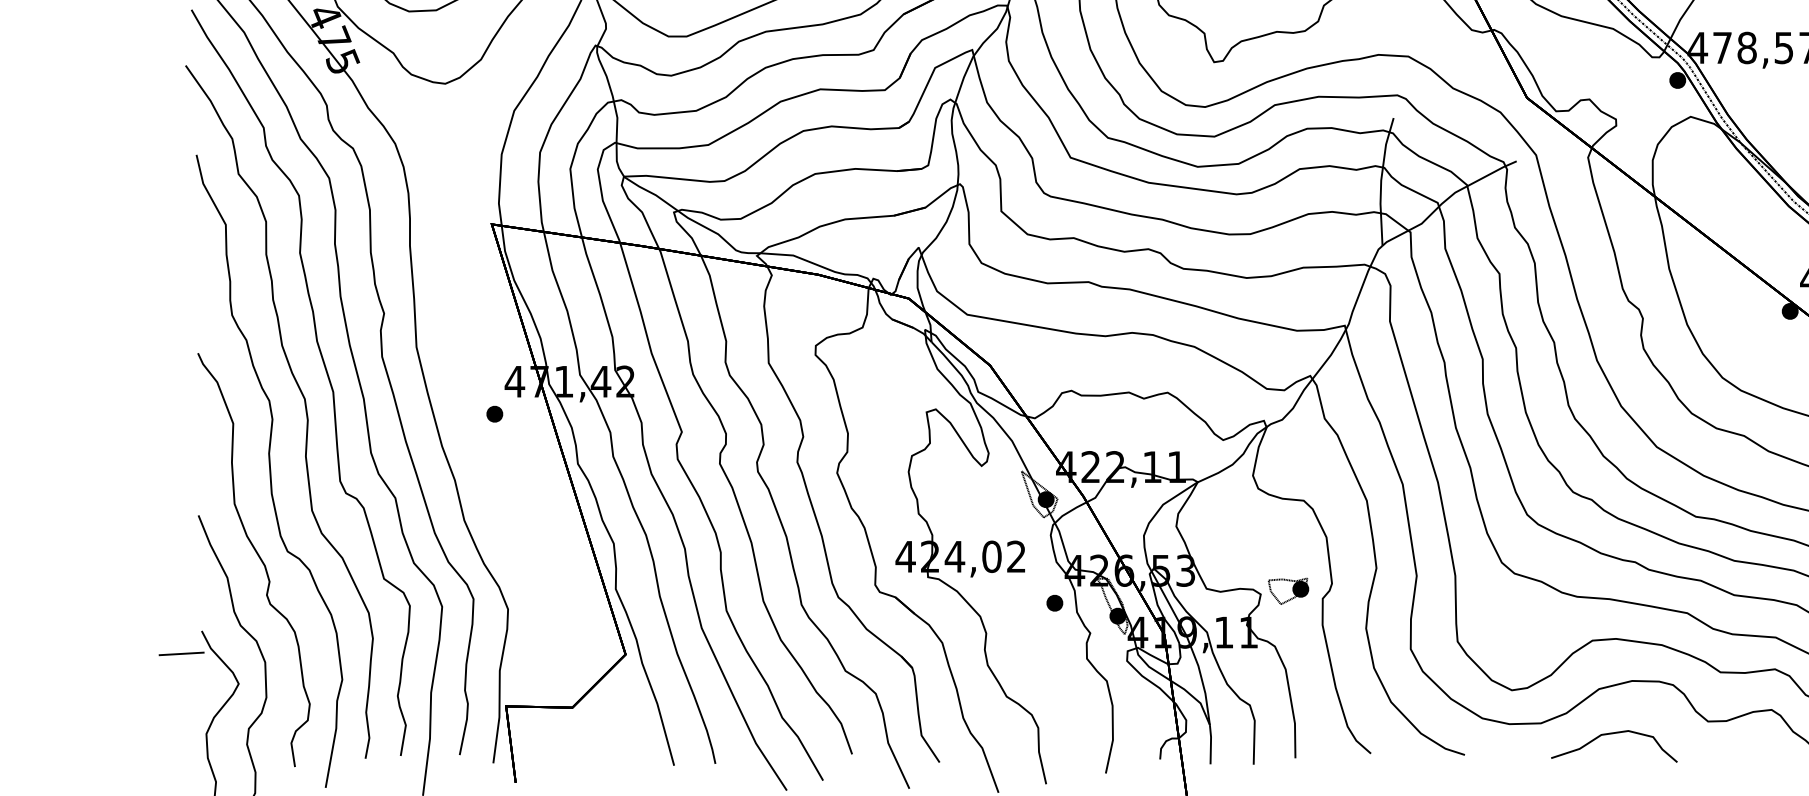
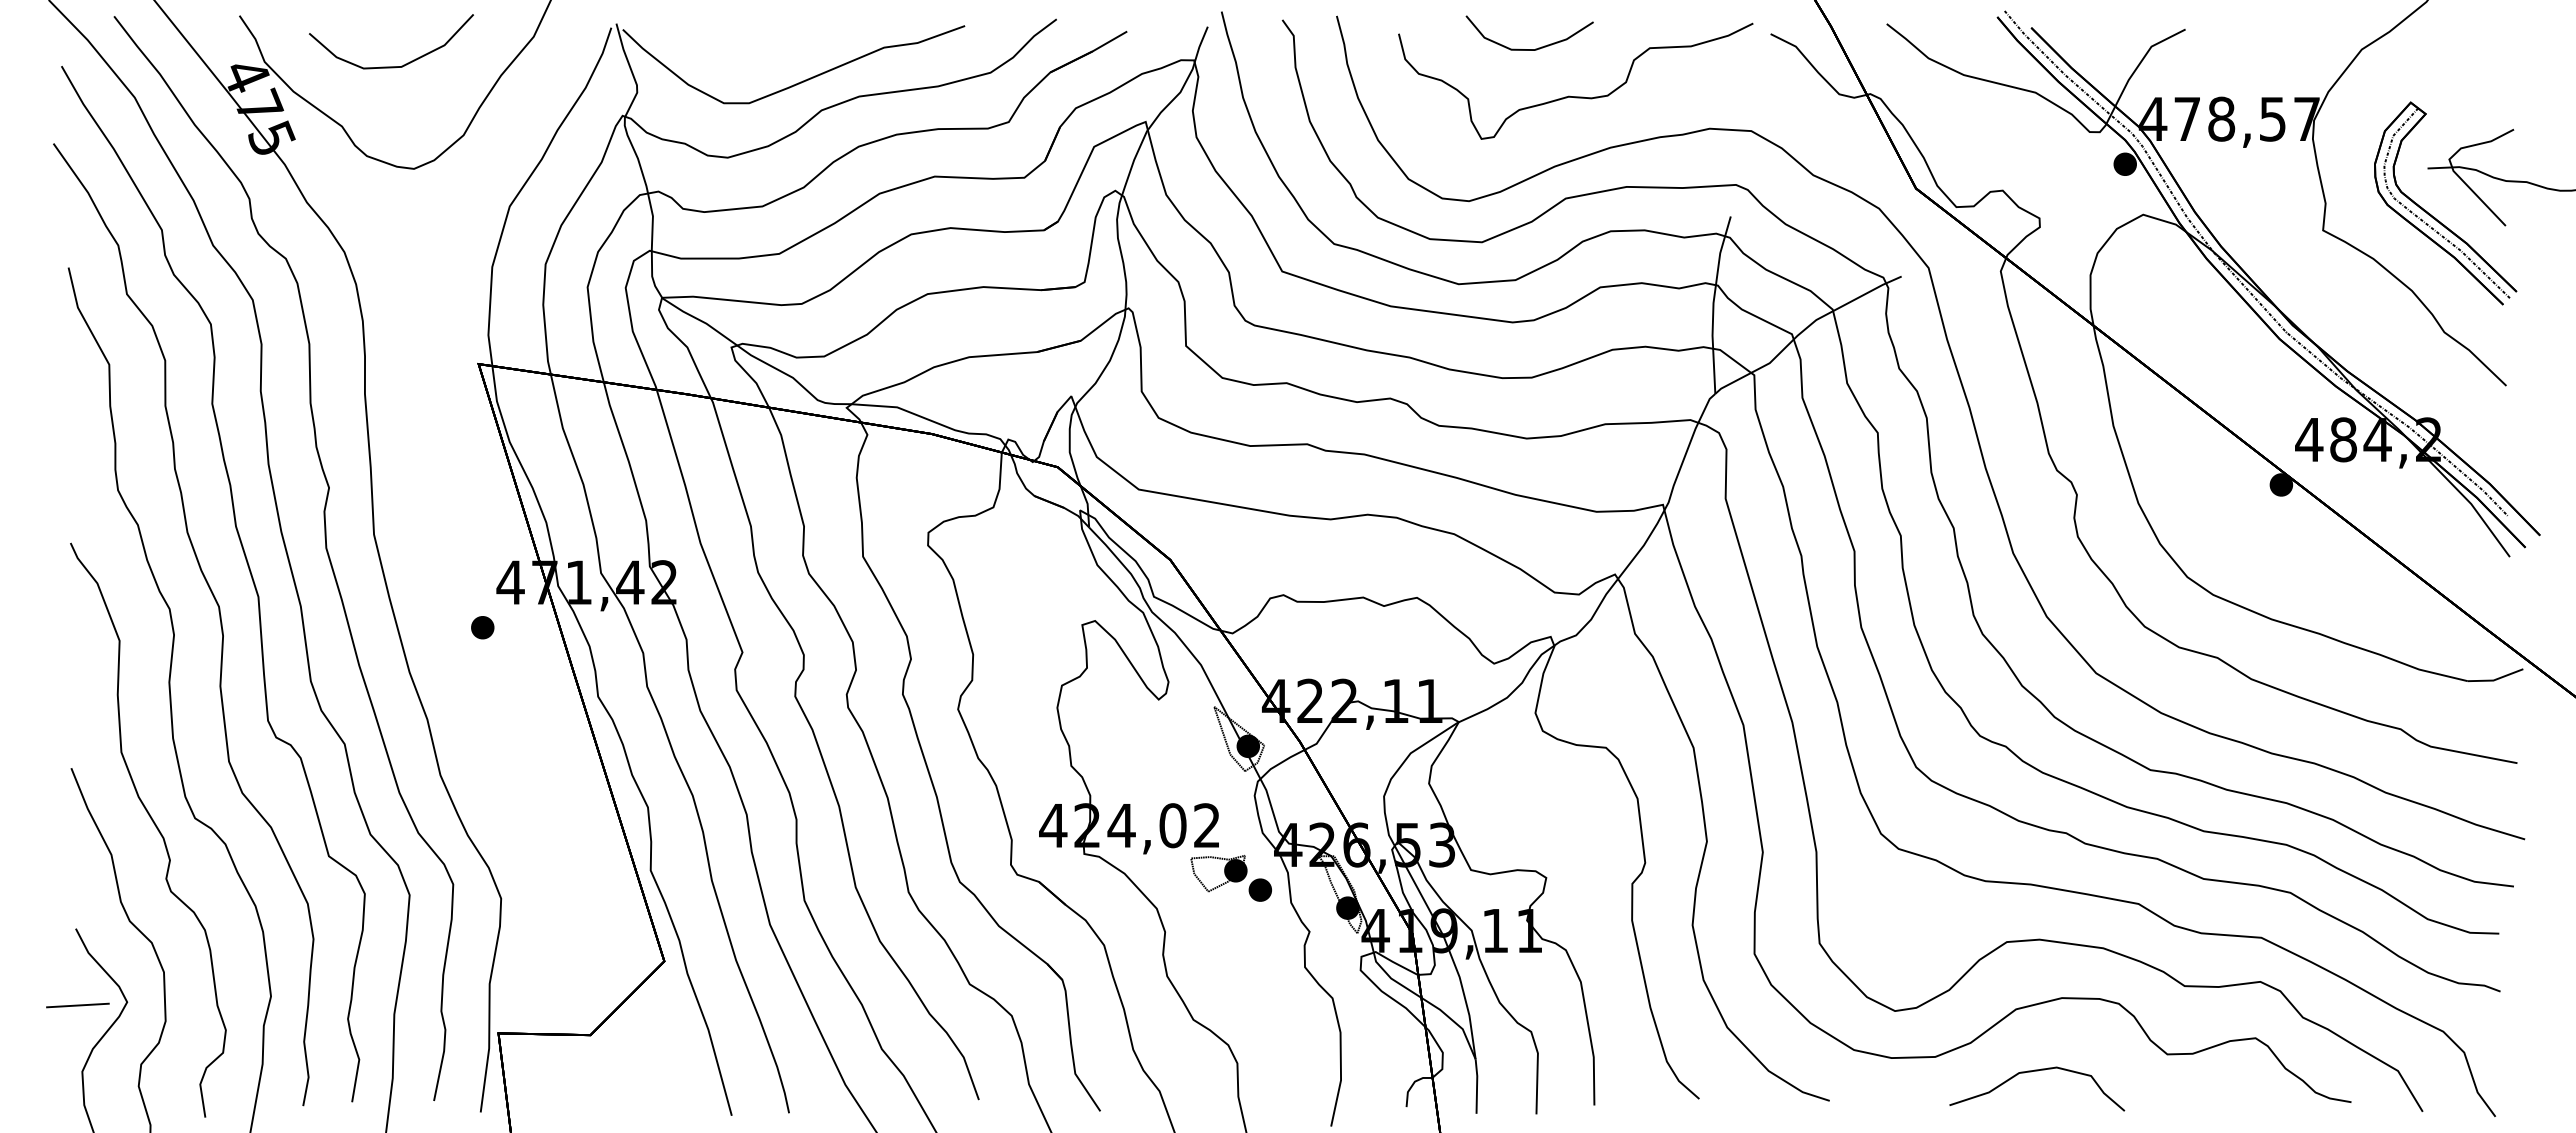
part: (1288, 591) -> (1218, 873), moved
line: (181, 653) -> (77, 1005), moved

